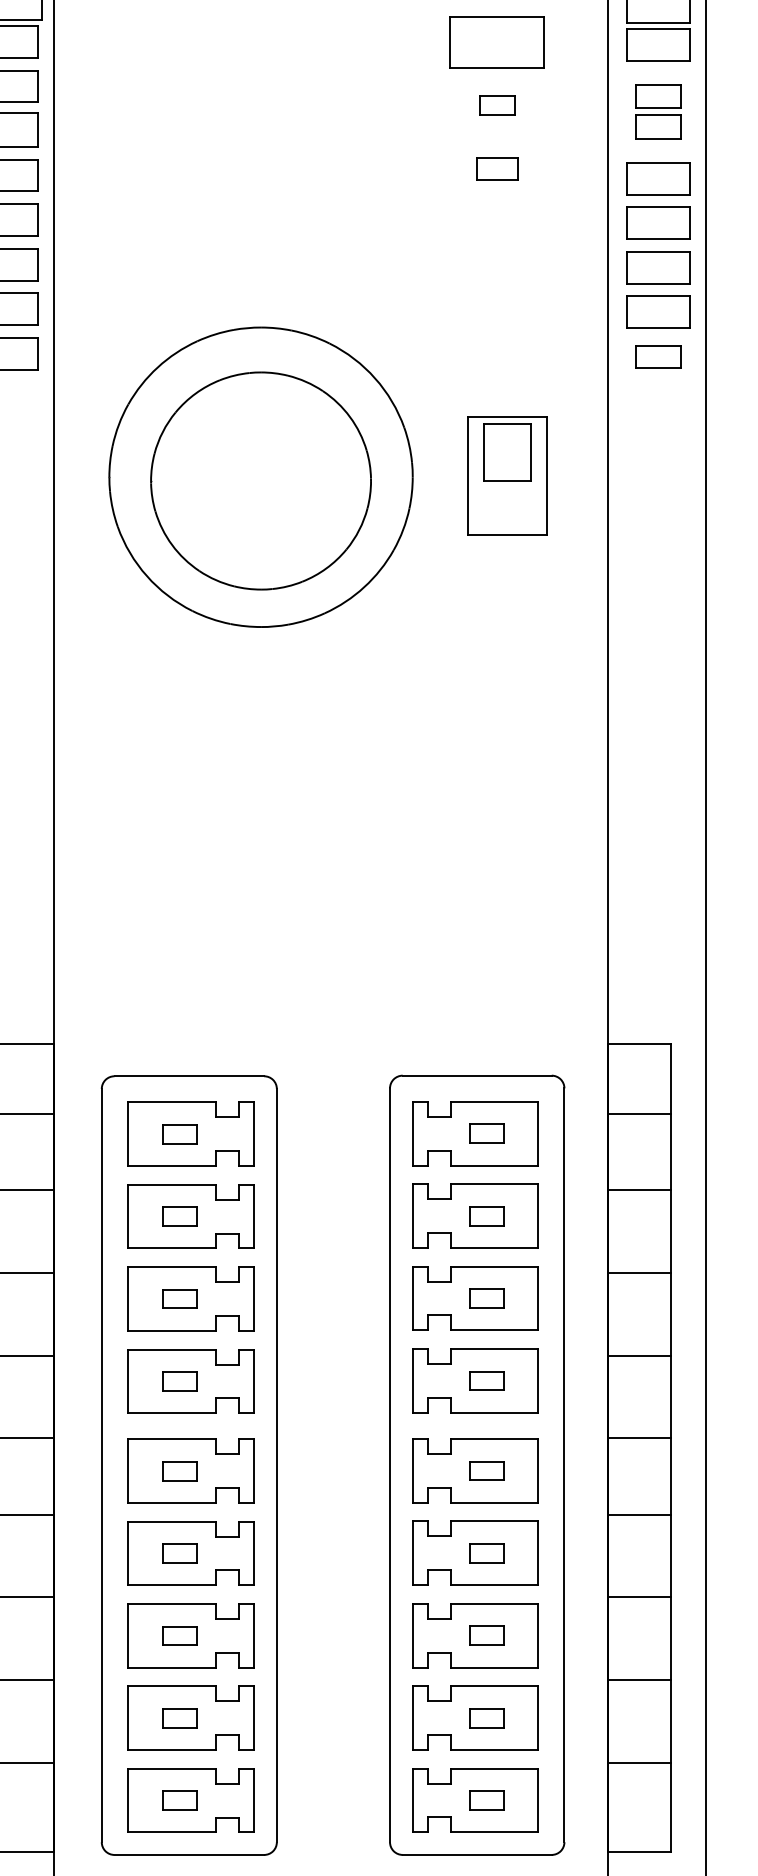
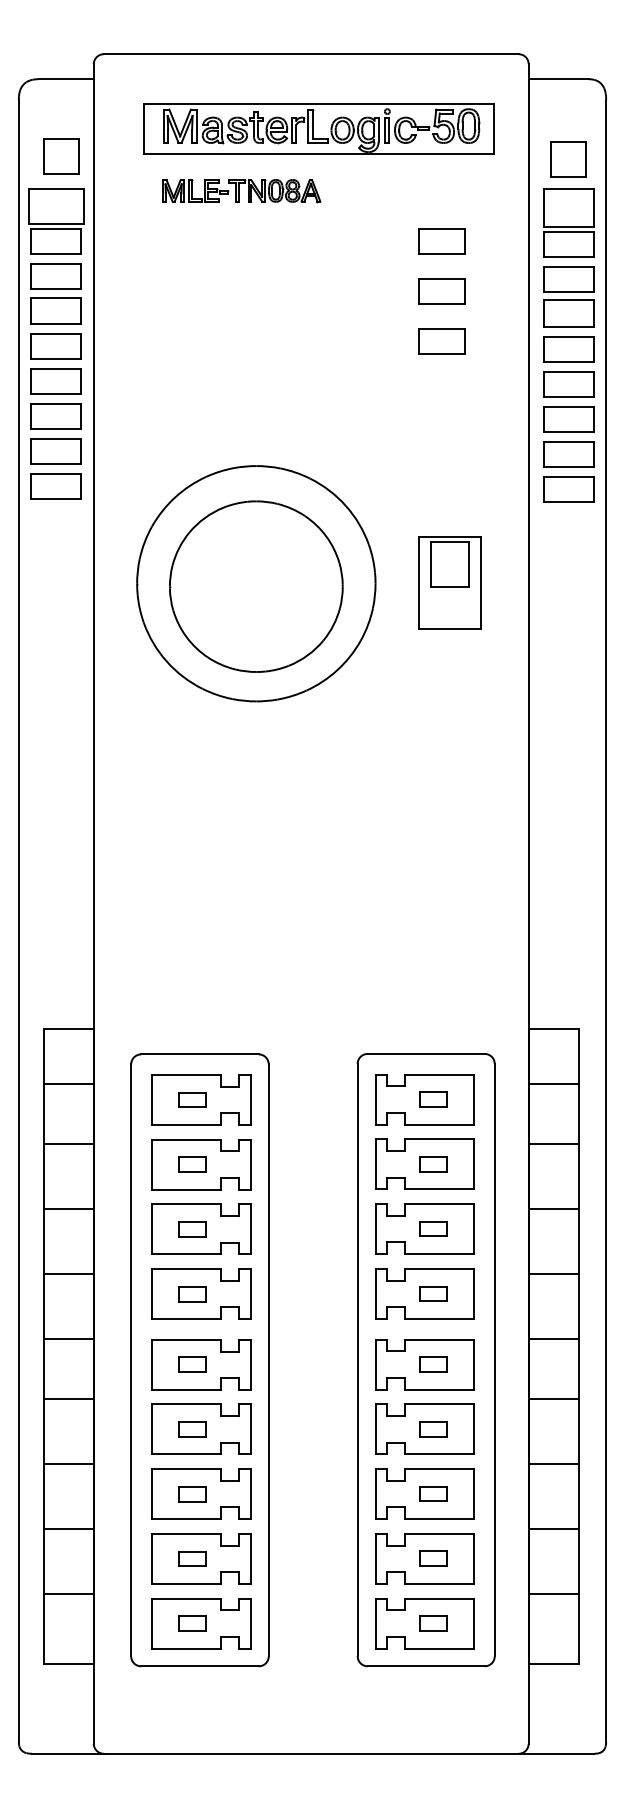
part: (496, 41) -> (441, 241), size x0.62
part: (496, 105) -> (441, 291), size x1.67
part: (658, 111) -> (568, 296), size x1.43
part: (496, 169) -> (441, 341), size x1.43
part: (658, 357) -> (568, 489), size x1.43

